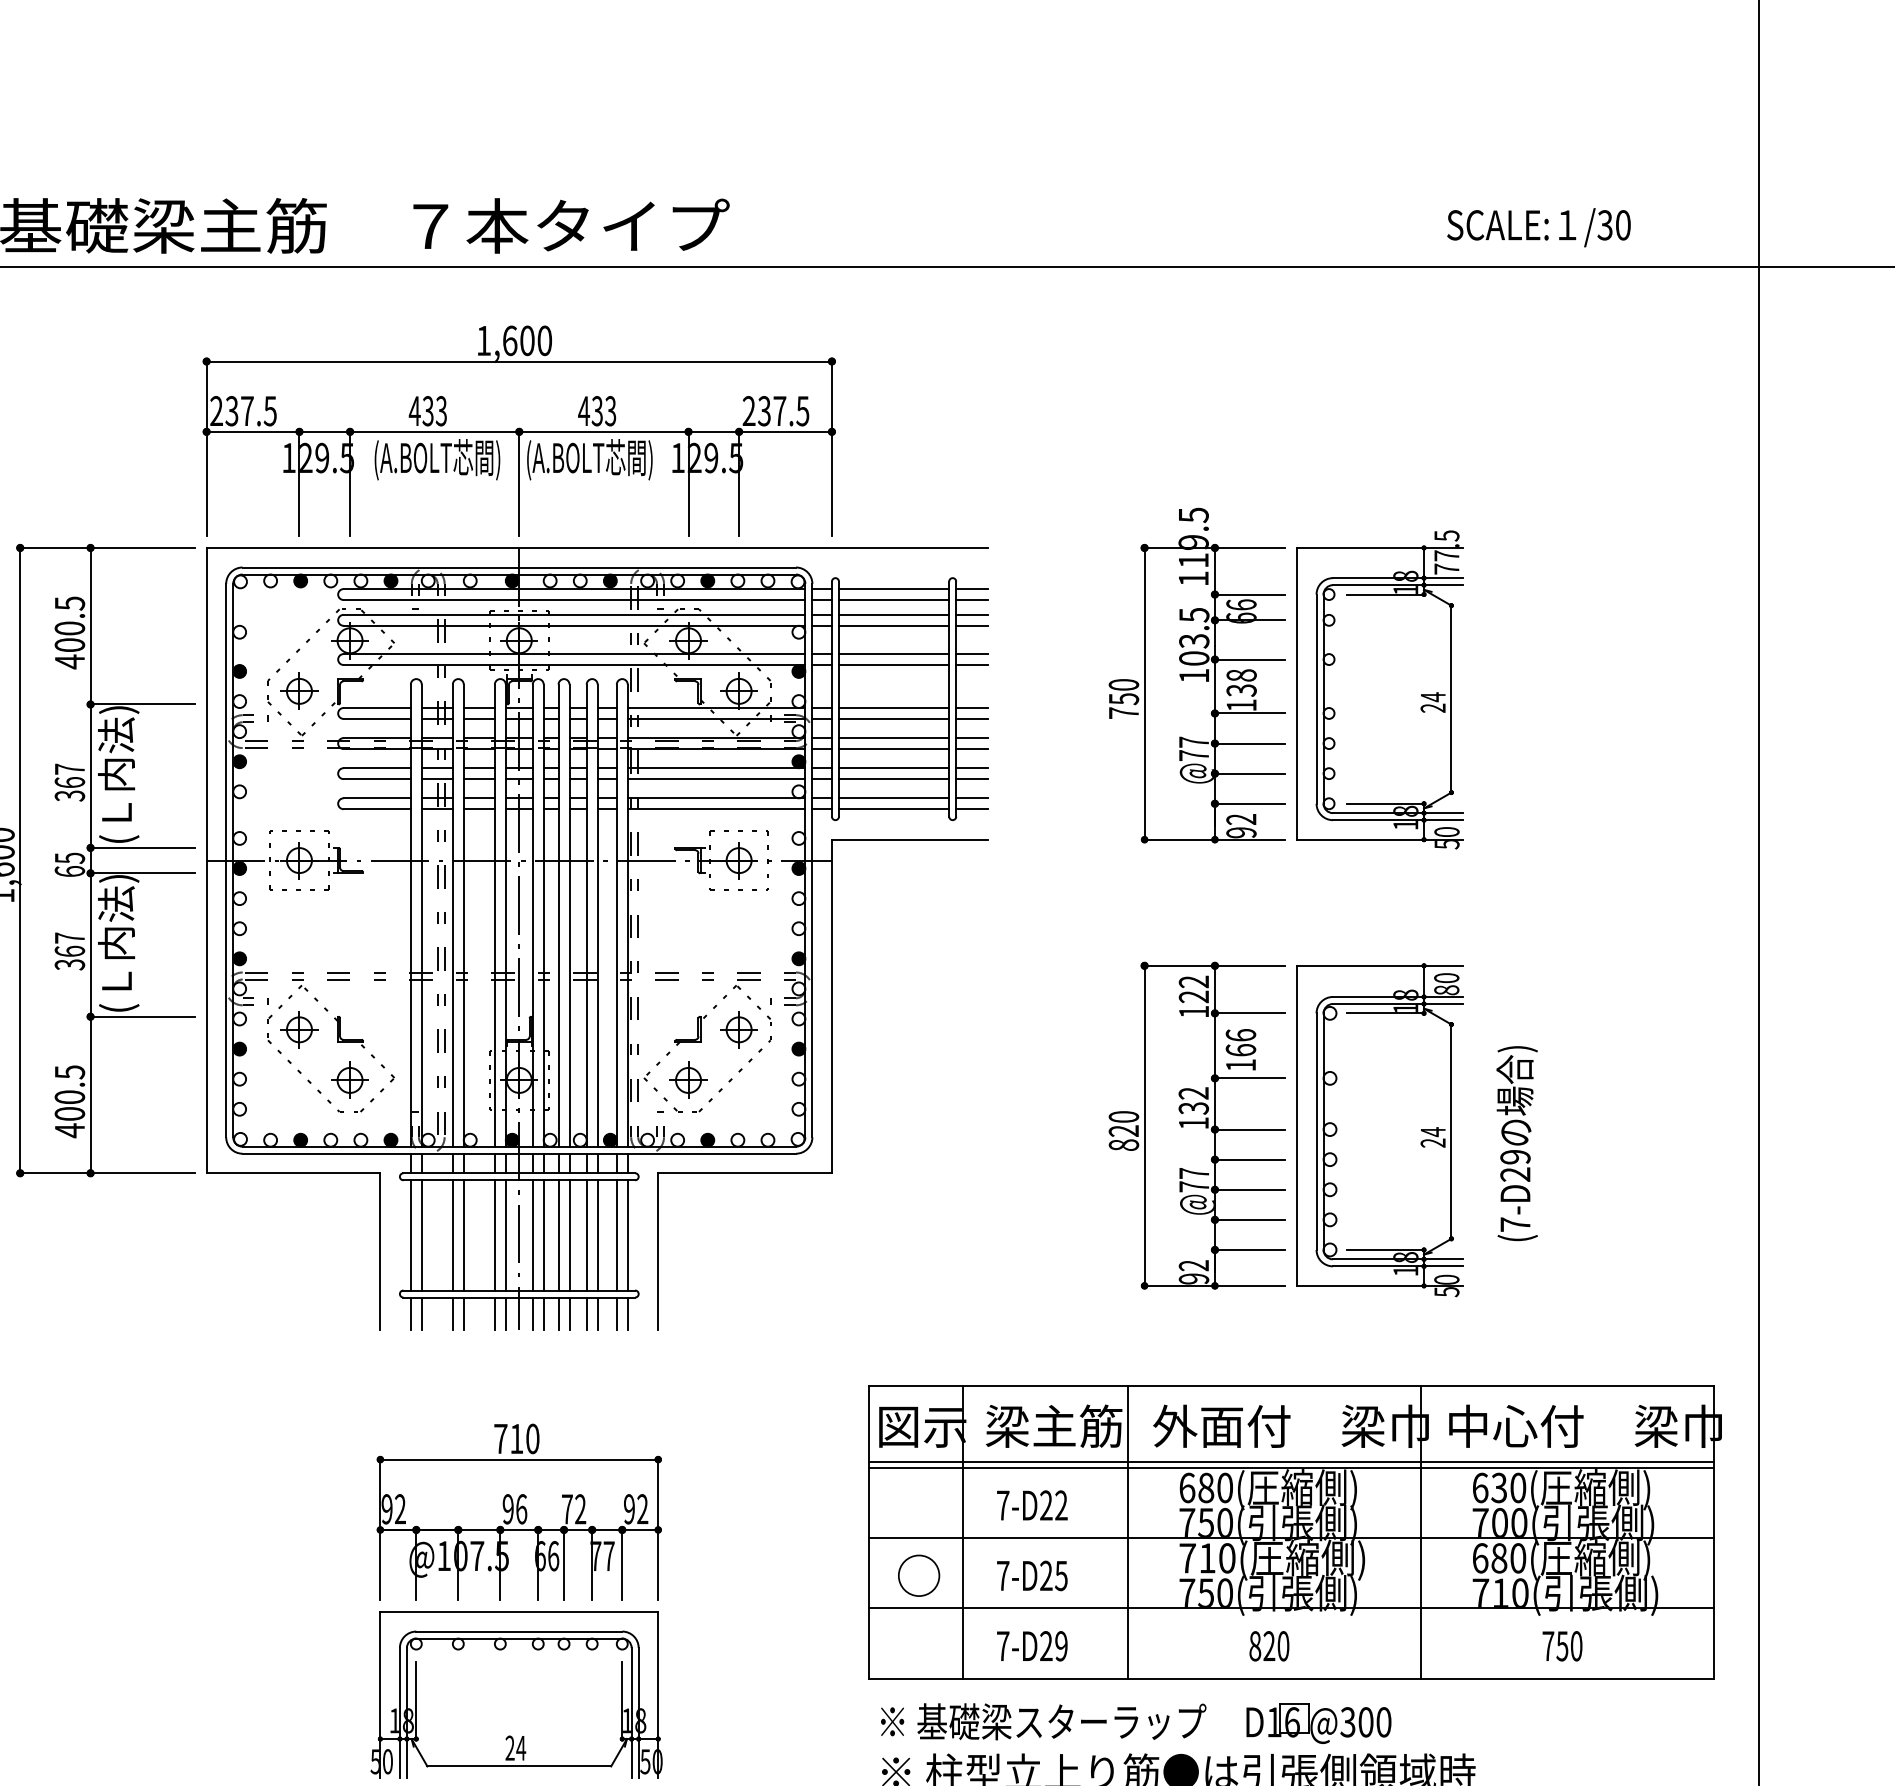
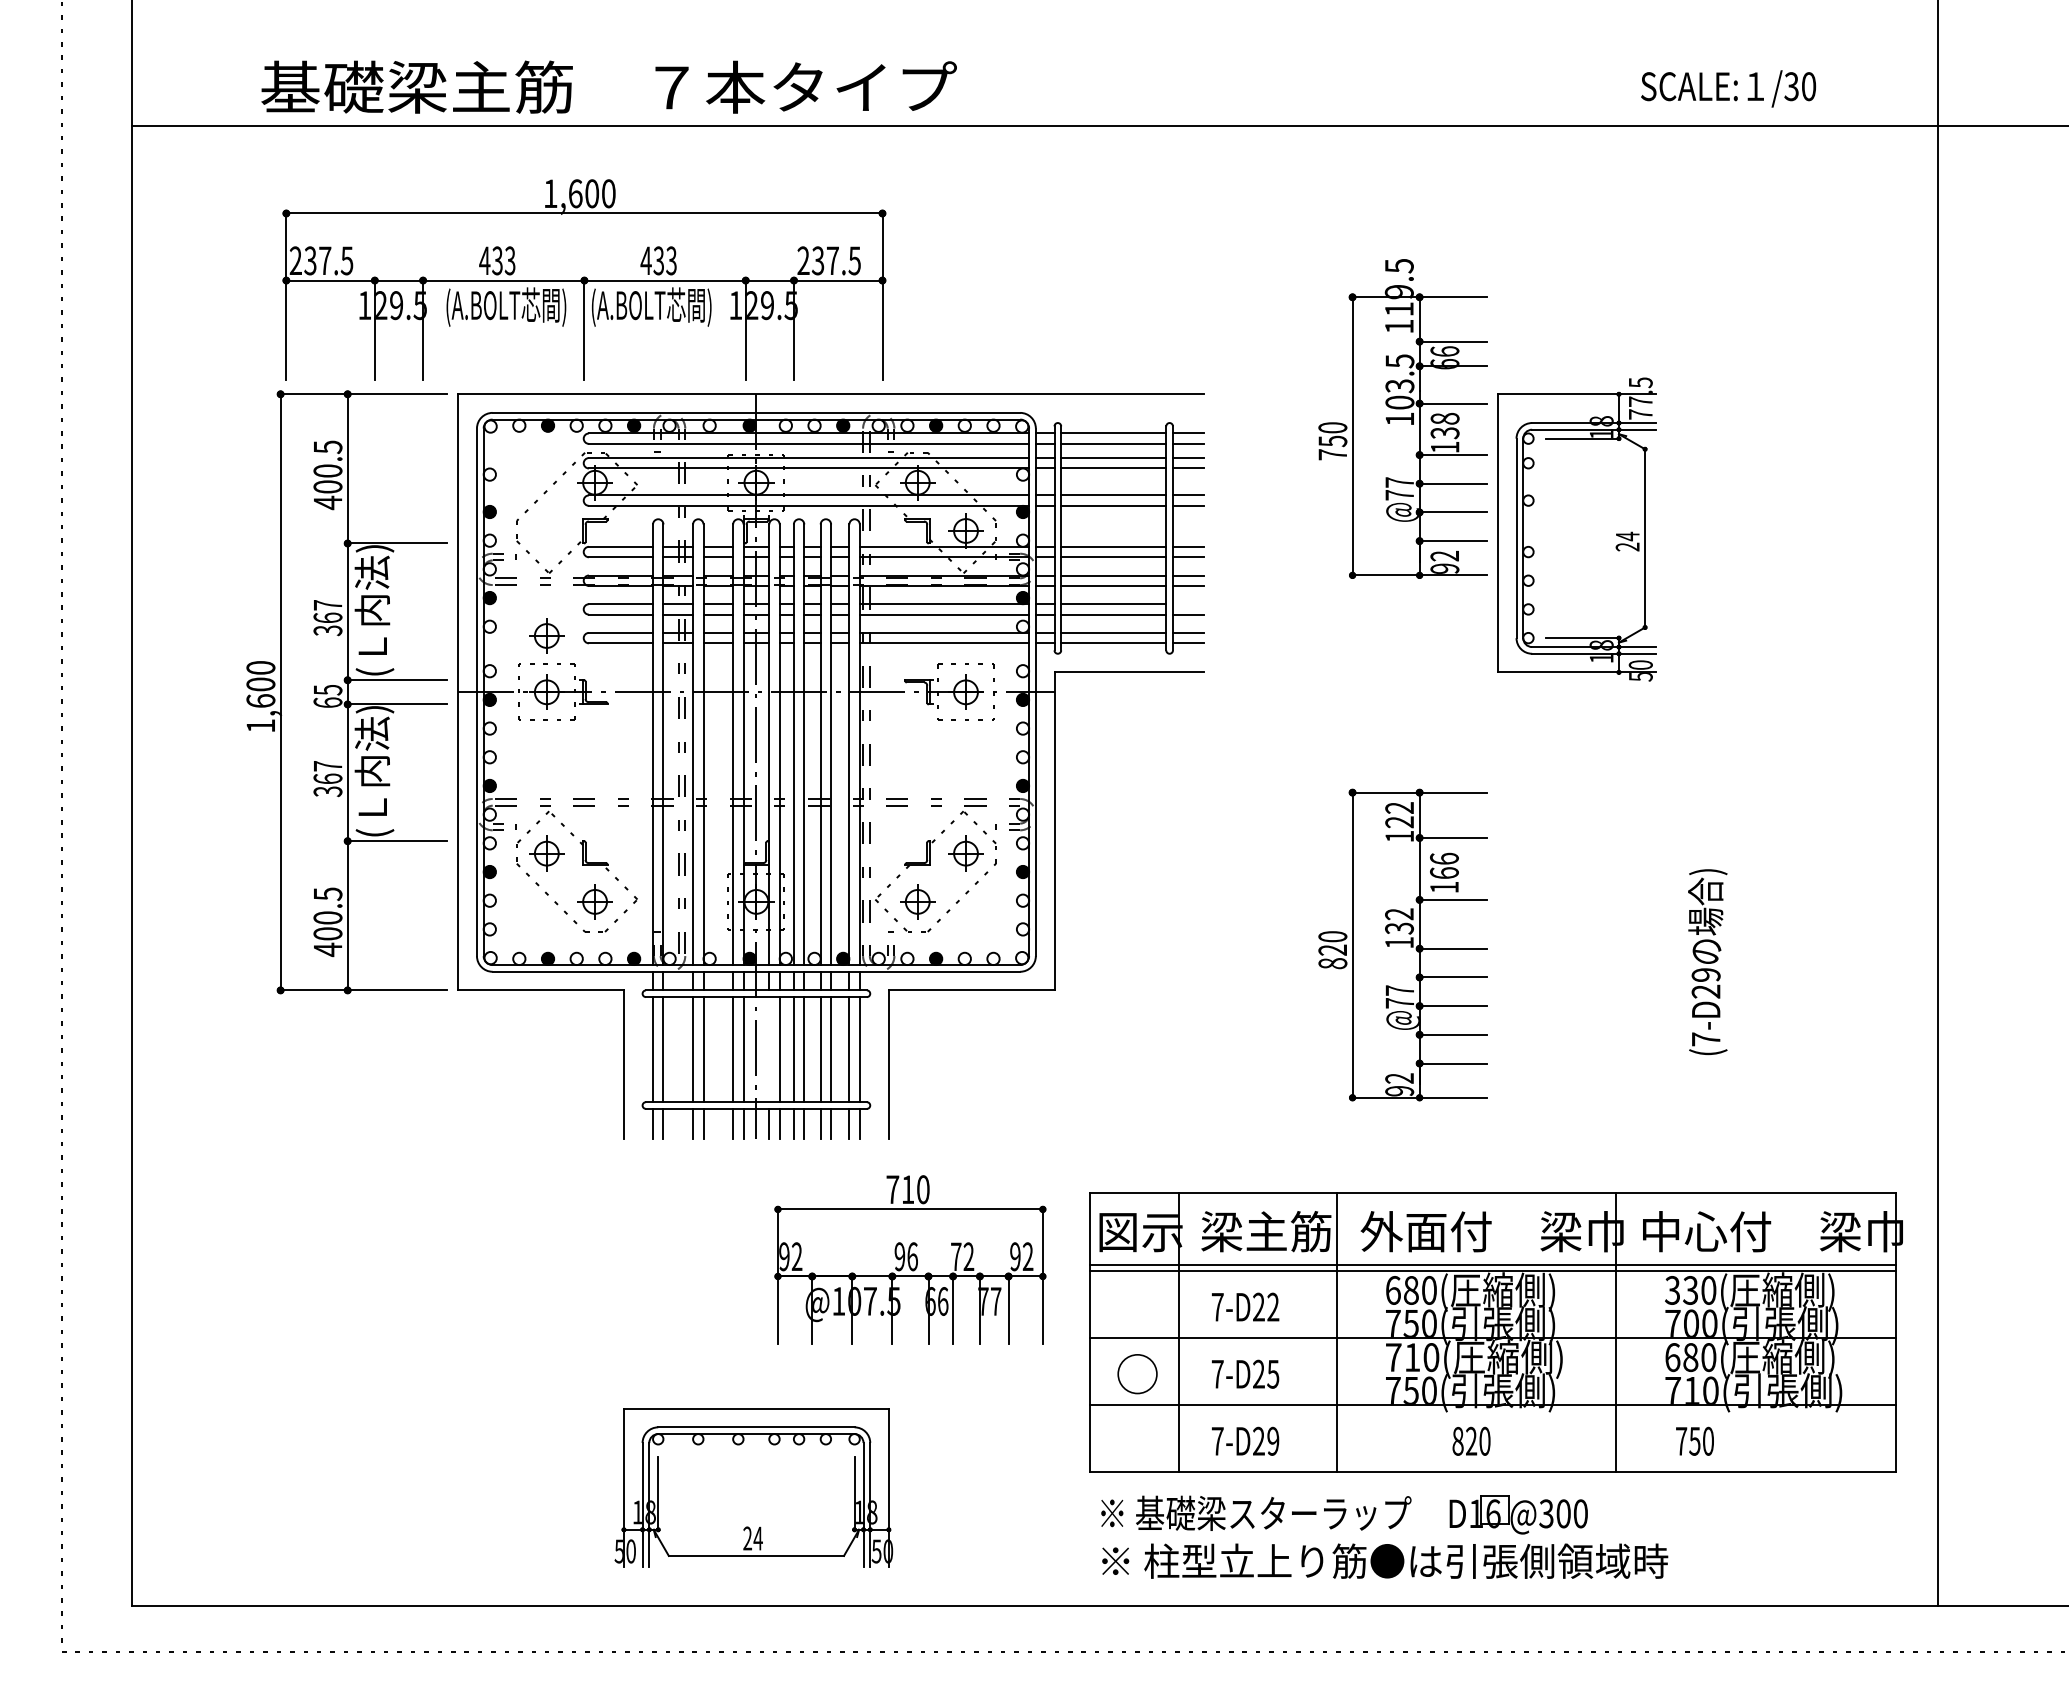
part: (519, 430) -> (584, 279), moved
part: (1196, 675) -> (1402, 418), moved
part: (299, 690) -> (546, 635), moved
line: (971, 768) -> (1187, 604), removed
part: (1379, 1130) -> (1576, 949), removed
line: (533, 1235) -> (769, 1049), removed
text: (1480, 1488) -> (1672, 1290), 630( -> 330(
part: (519, 1512) -> (910, 1259), moved
text: (1561, 1645) -> (1694, 1440), moved

